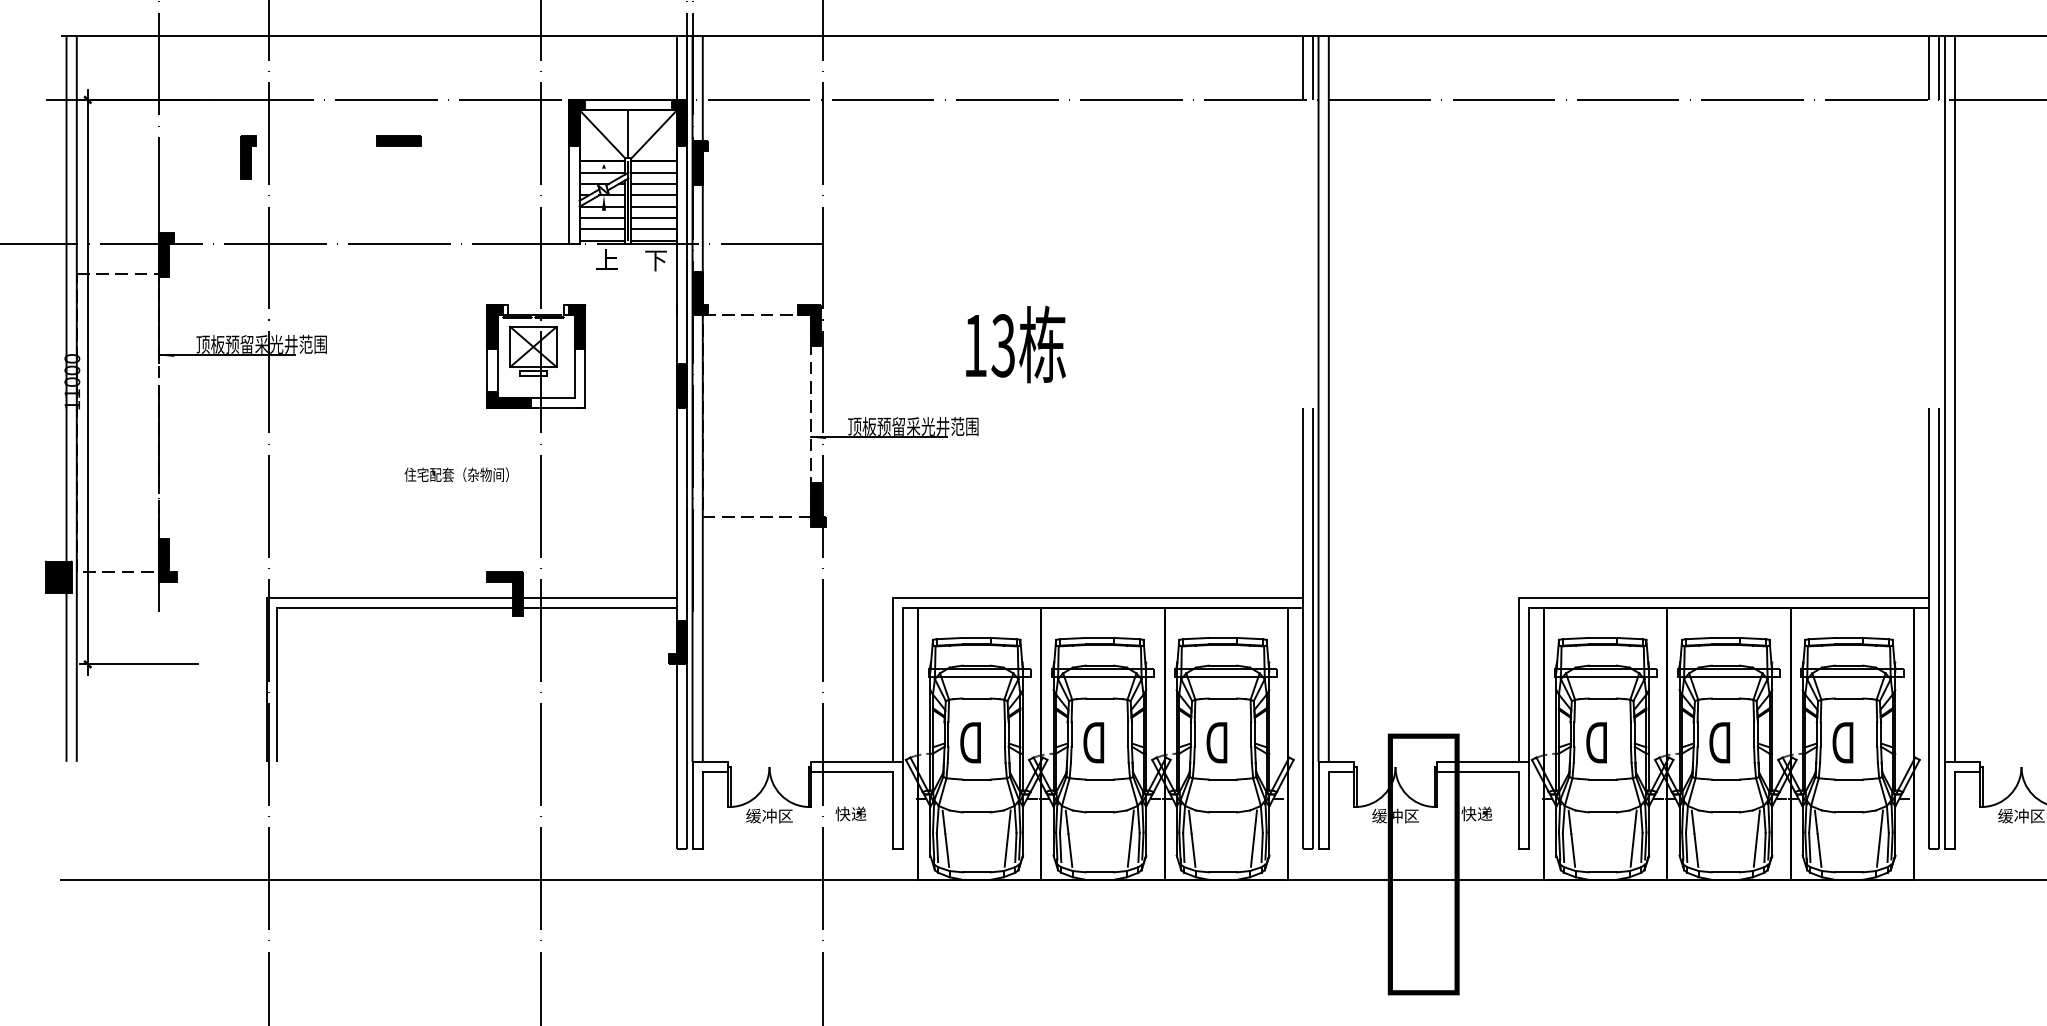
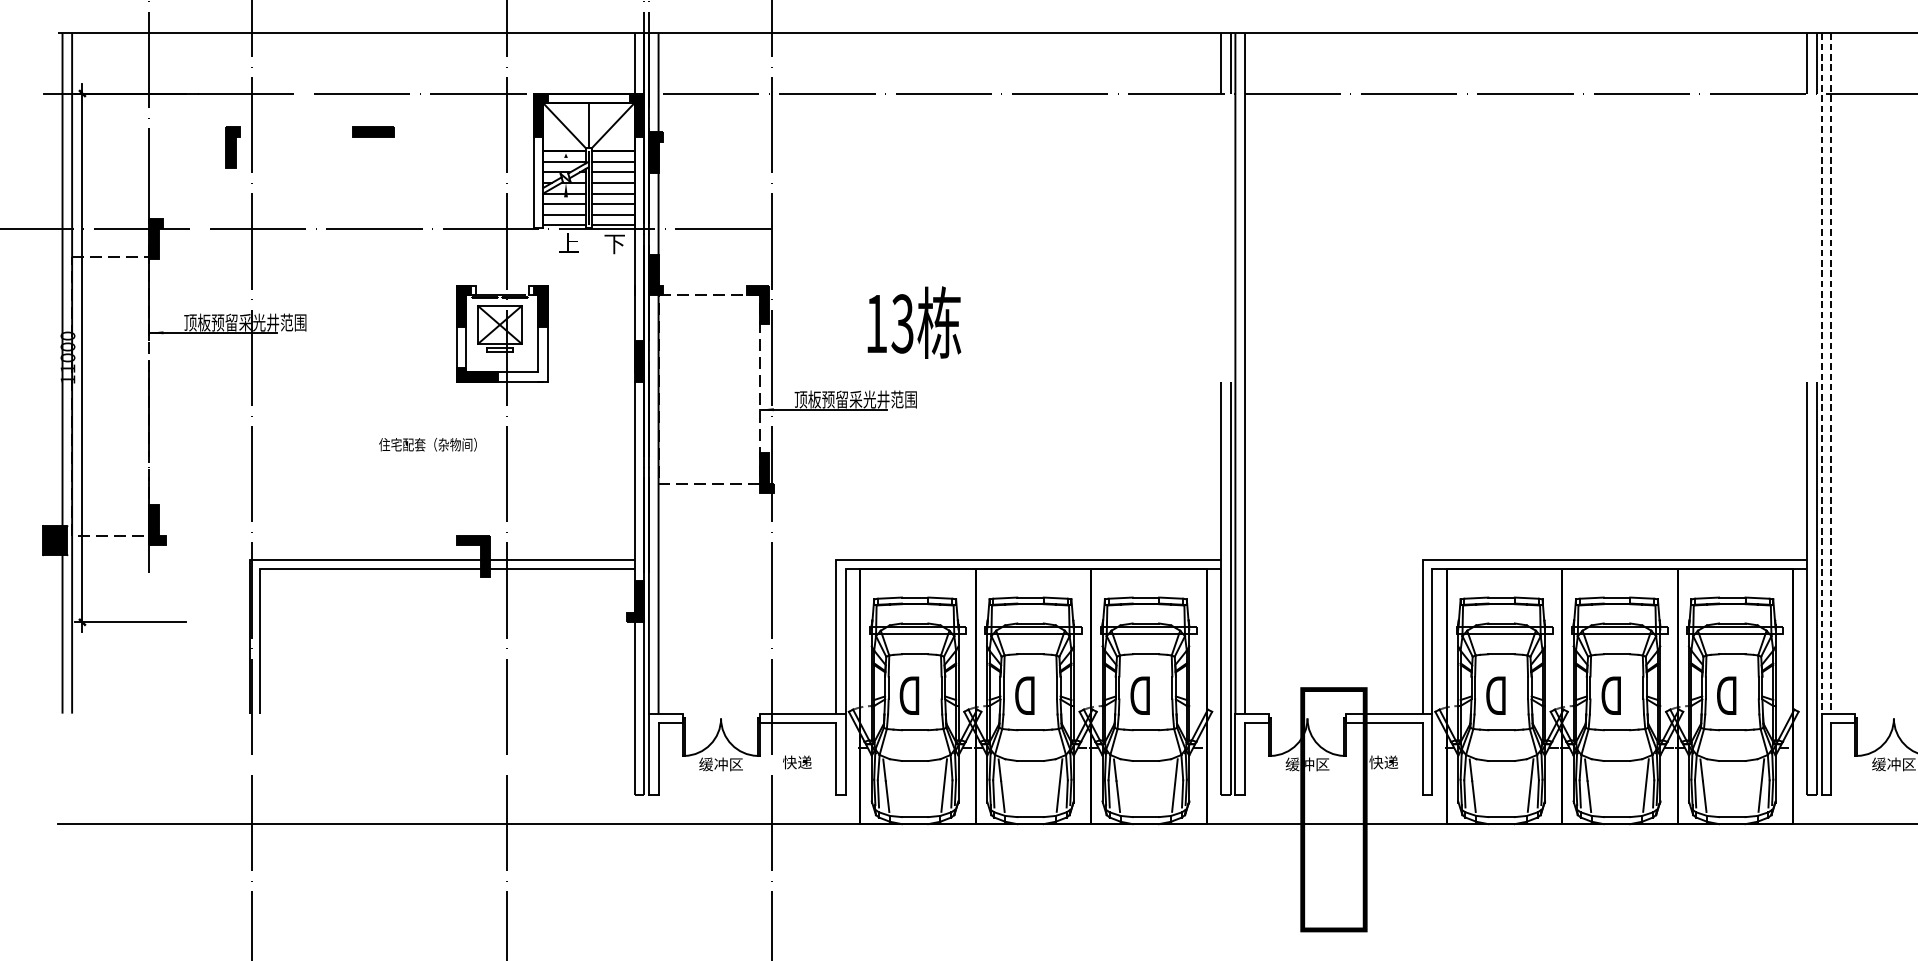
text: (1015, 344) -> (914, 322), moved
line: (1944, 399) -> (1821, 374), solid -> dashed
line: (1954, 399) -> (1831, 374), solid -> dashed

